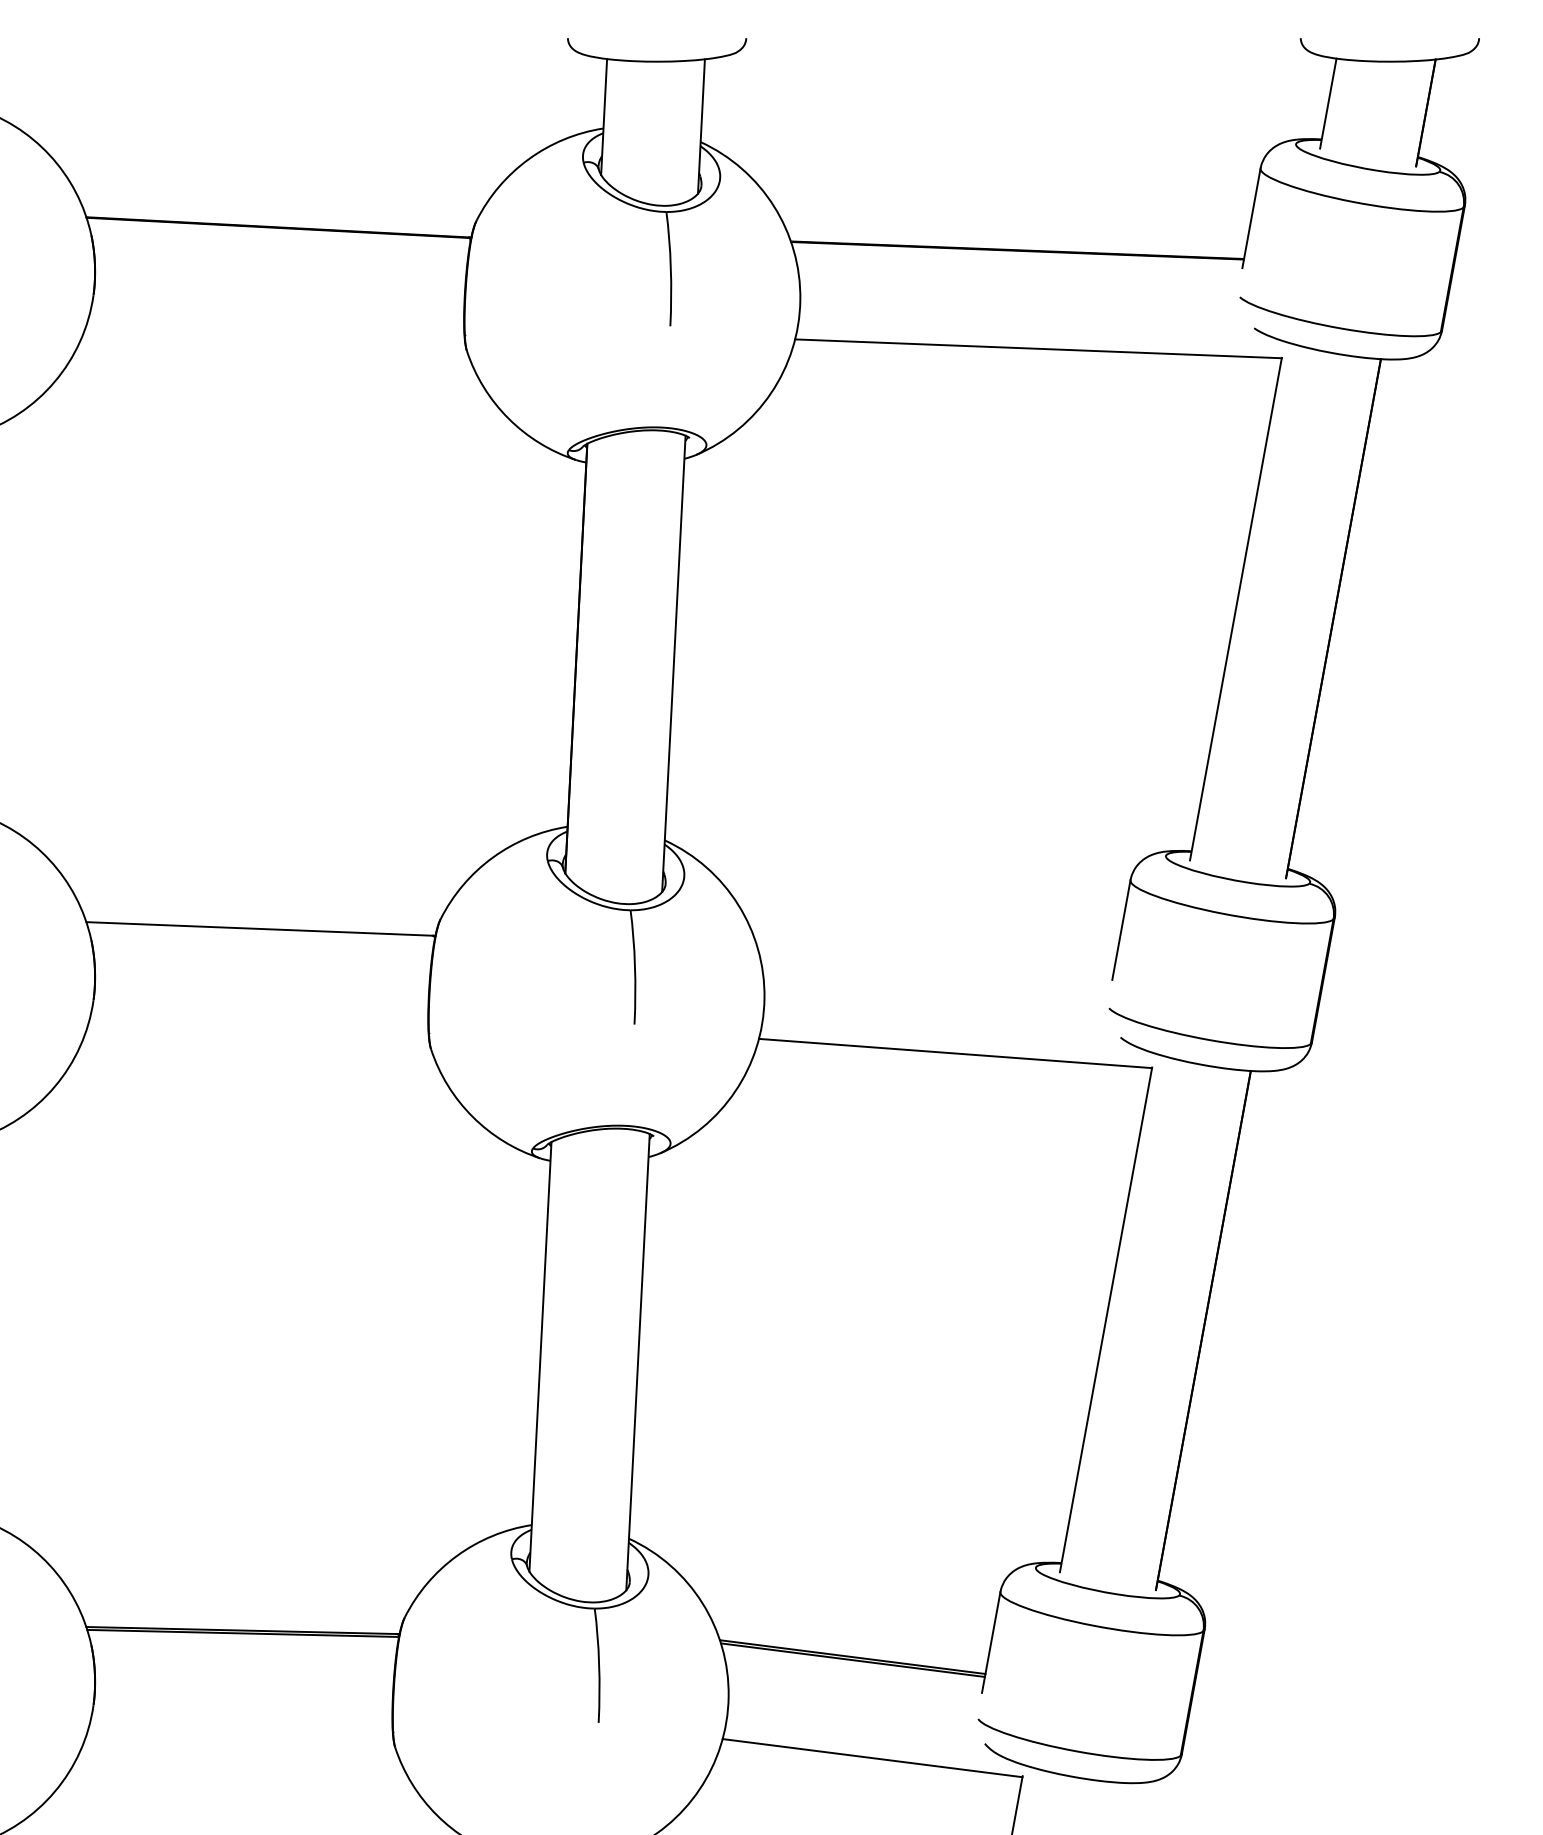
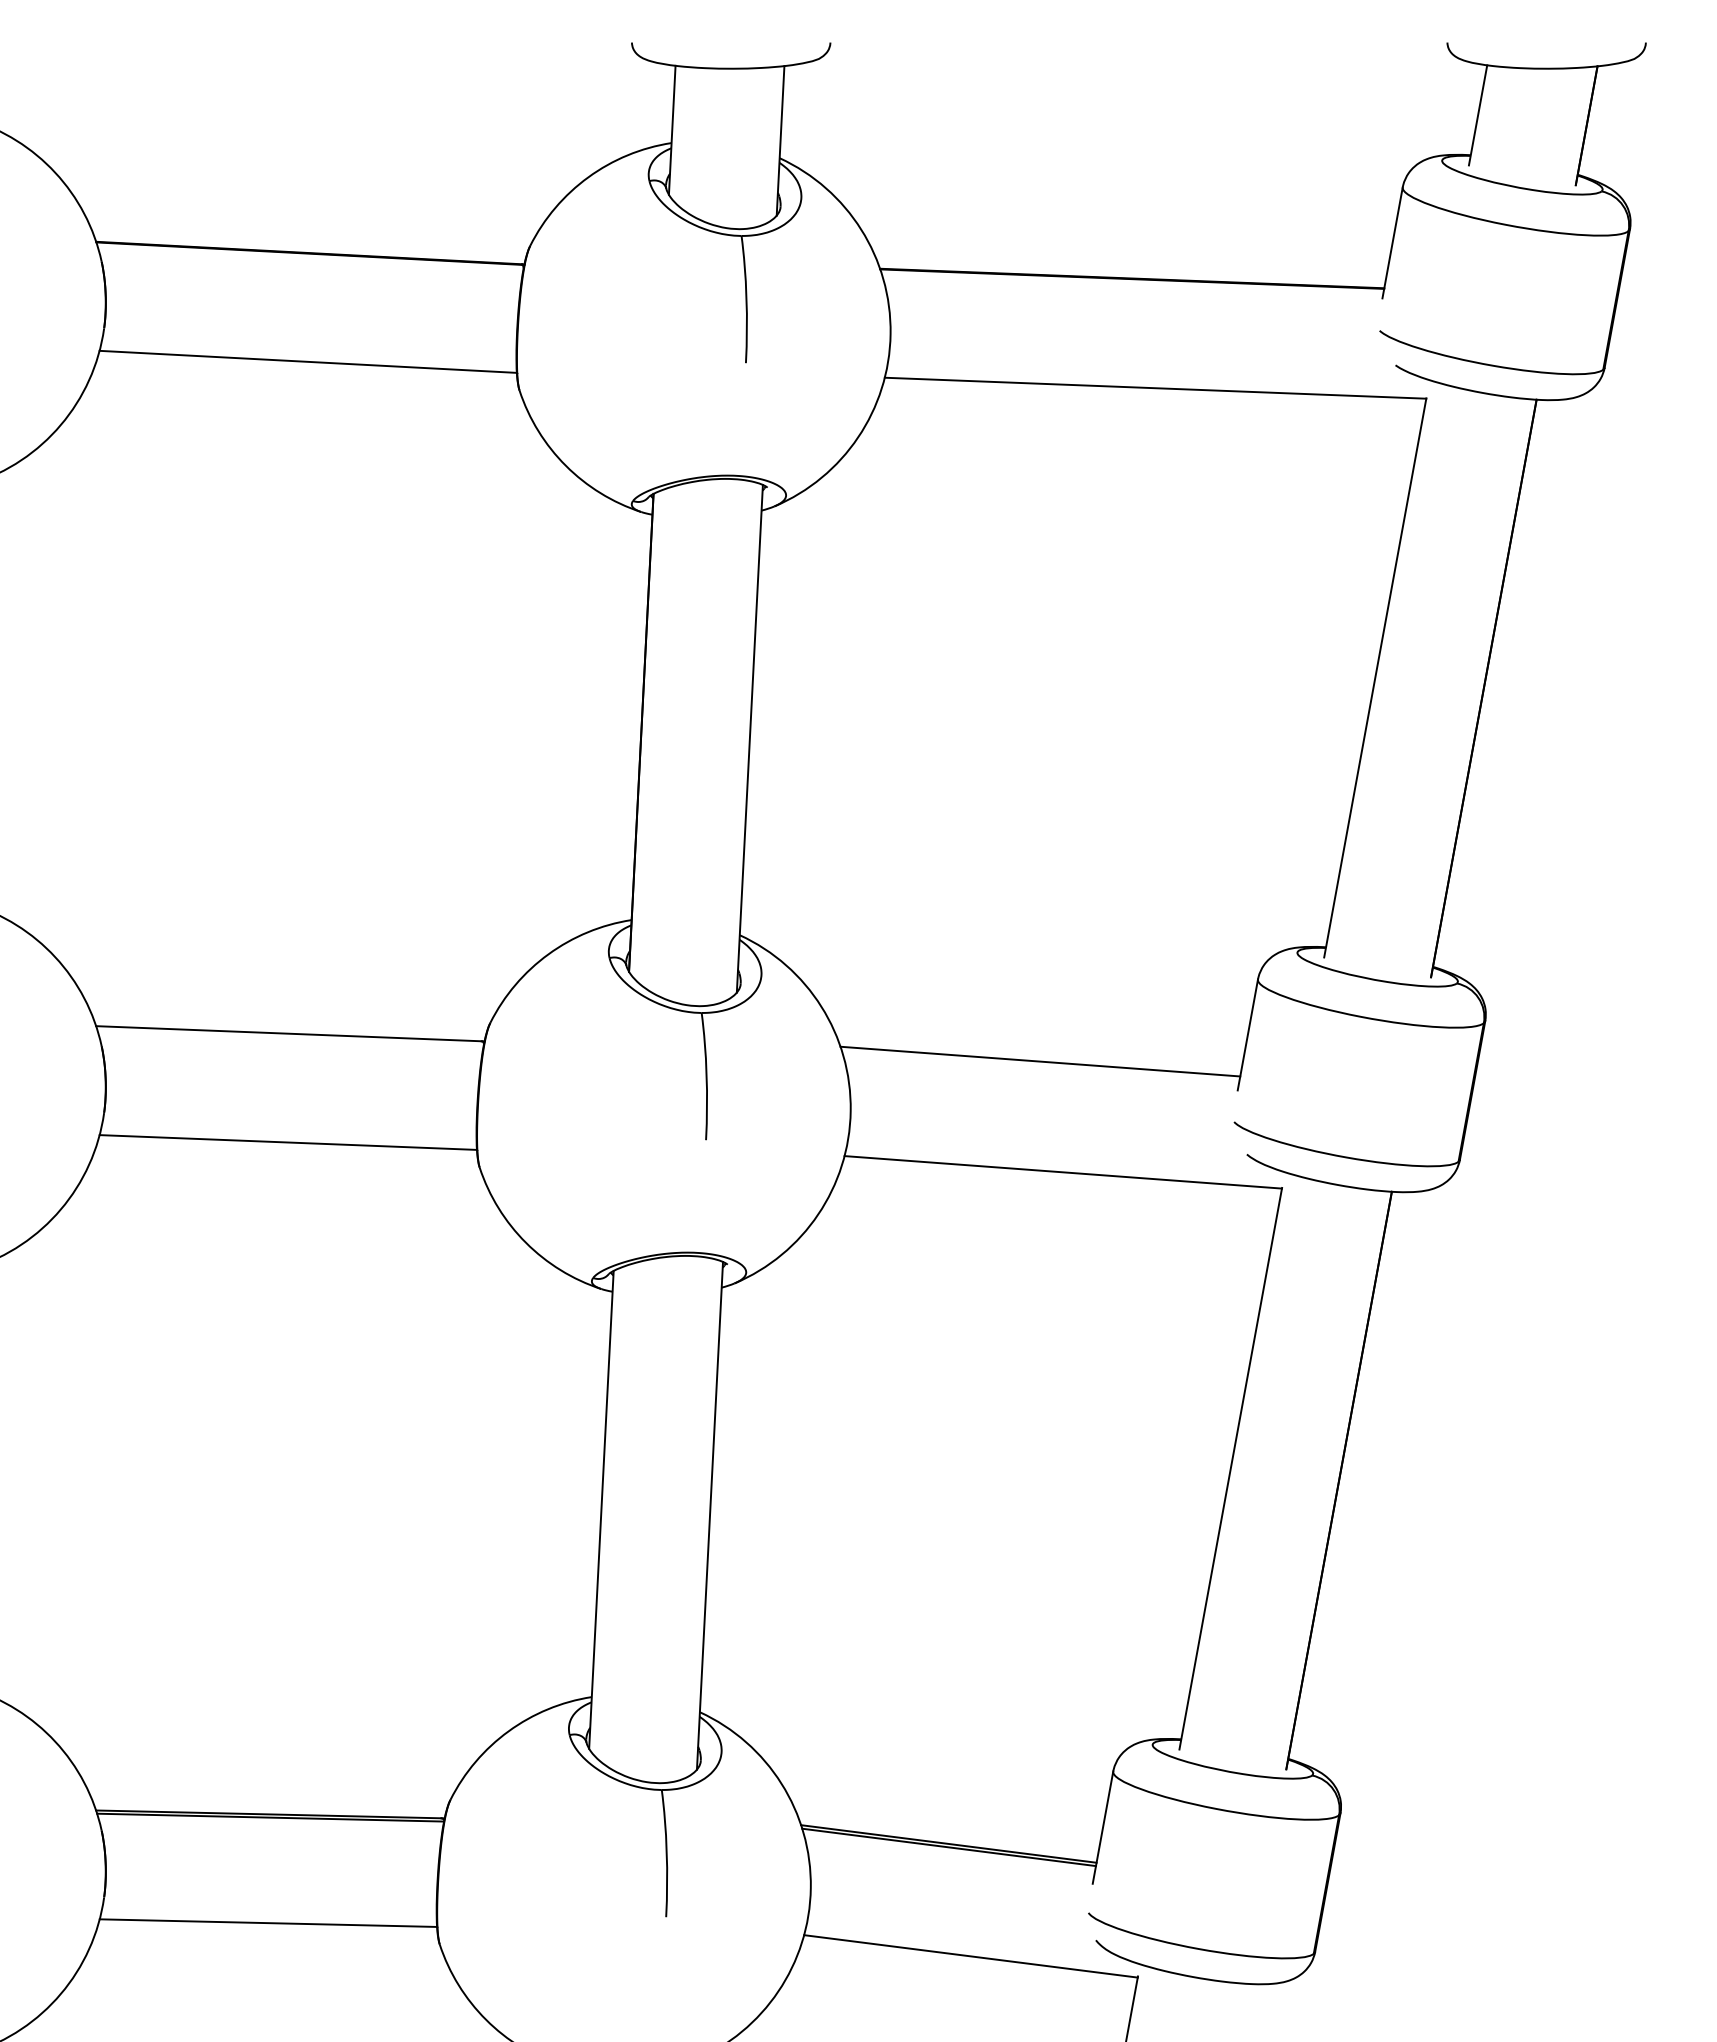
line: (276, 324) -> (307, 361), added
line: (935, 953) -> (1040, 1061), added
line: (258, 1026) -> (287, 1142), added
line: (241, 1727) -> (268, 1922), added

